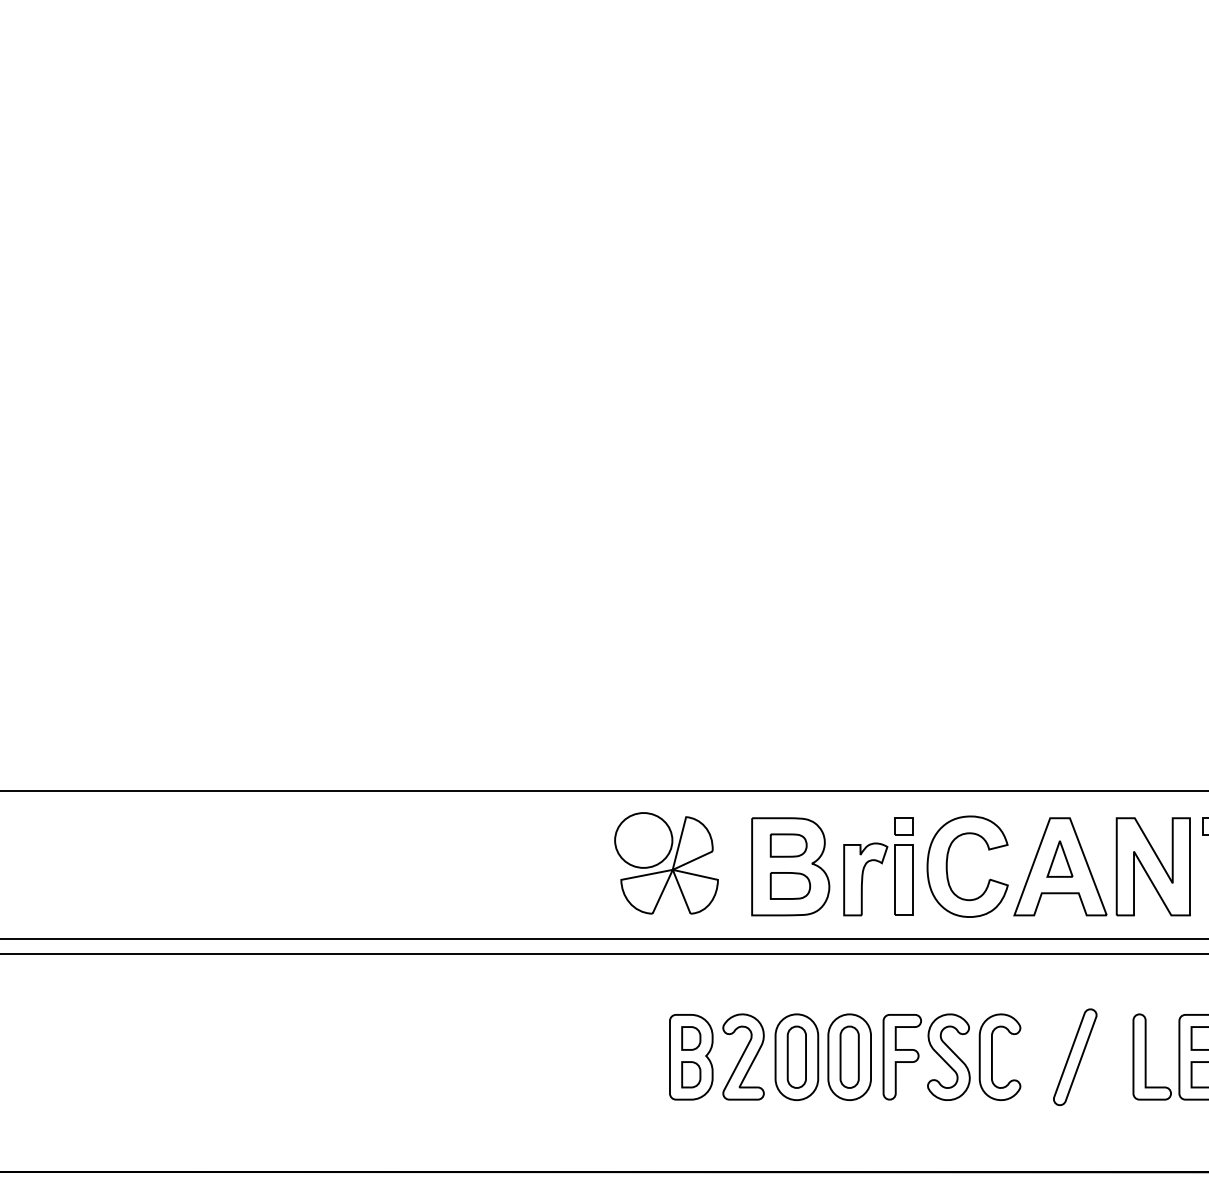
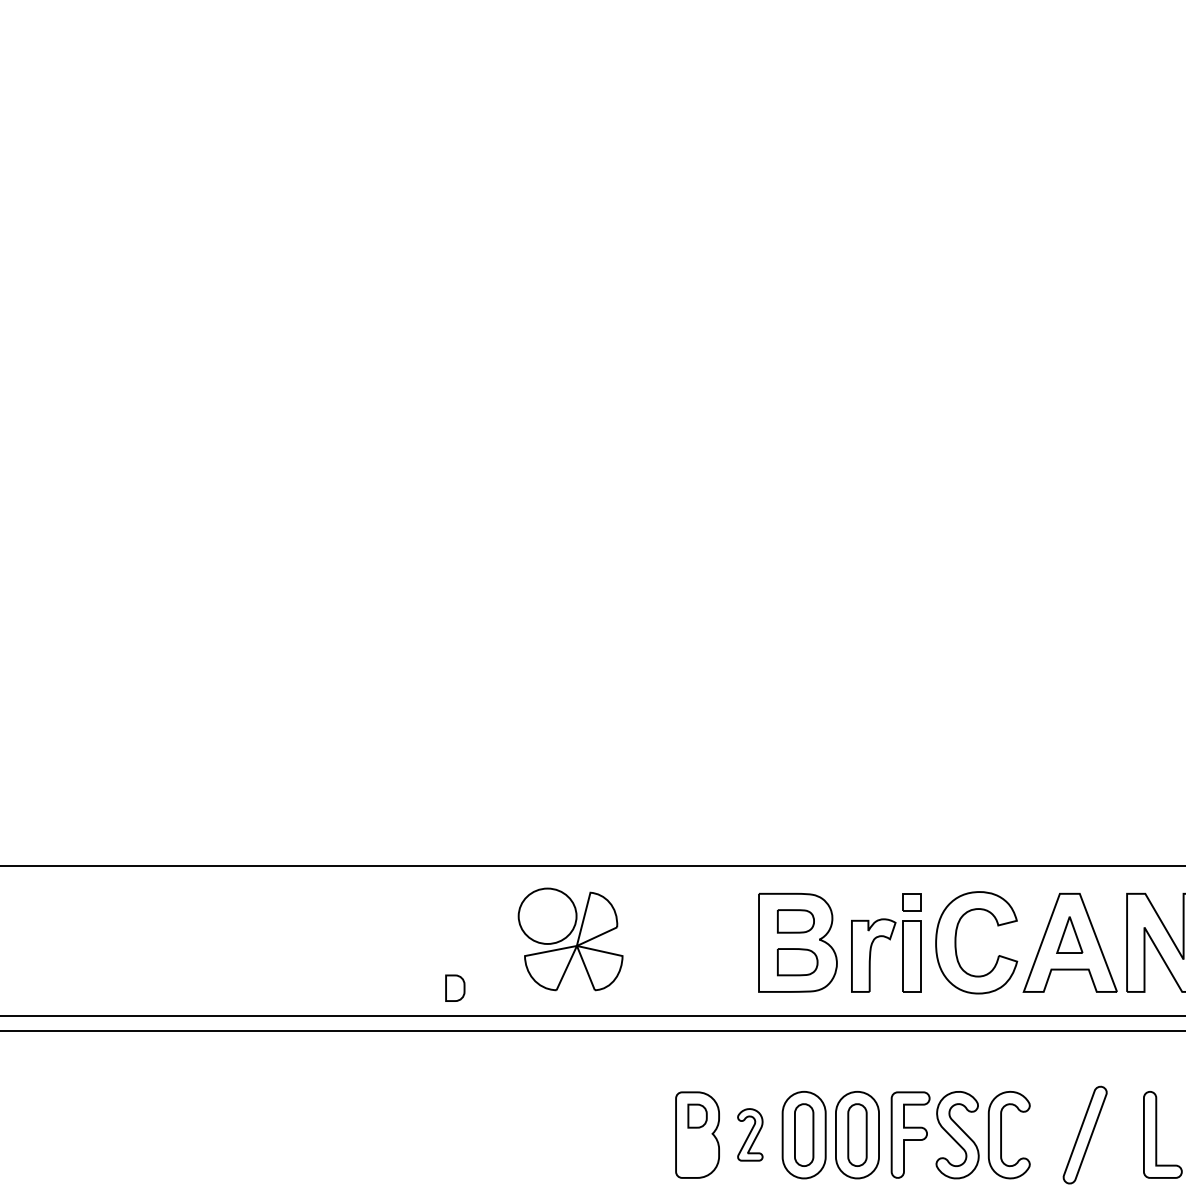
part: (666, 863) -> (570, 939), moved
part: (743, 1056) -> (750, 1134), size x0.6
part: (691, 1074) -> (455, 987), moved

